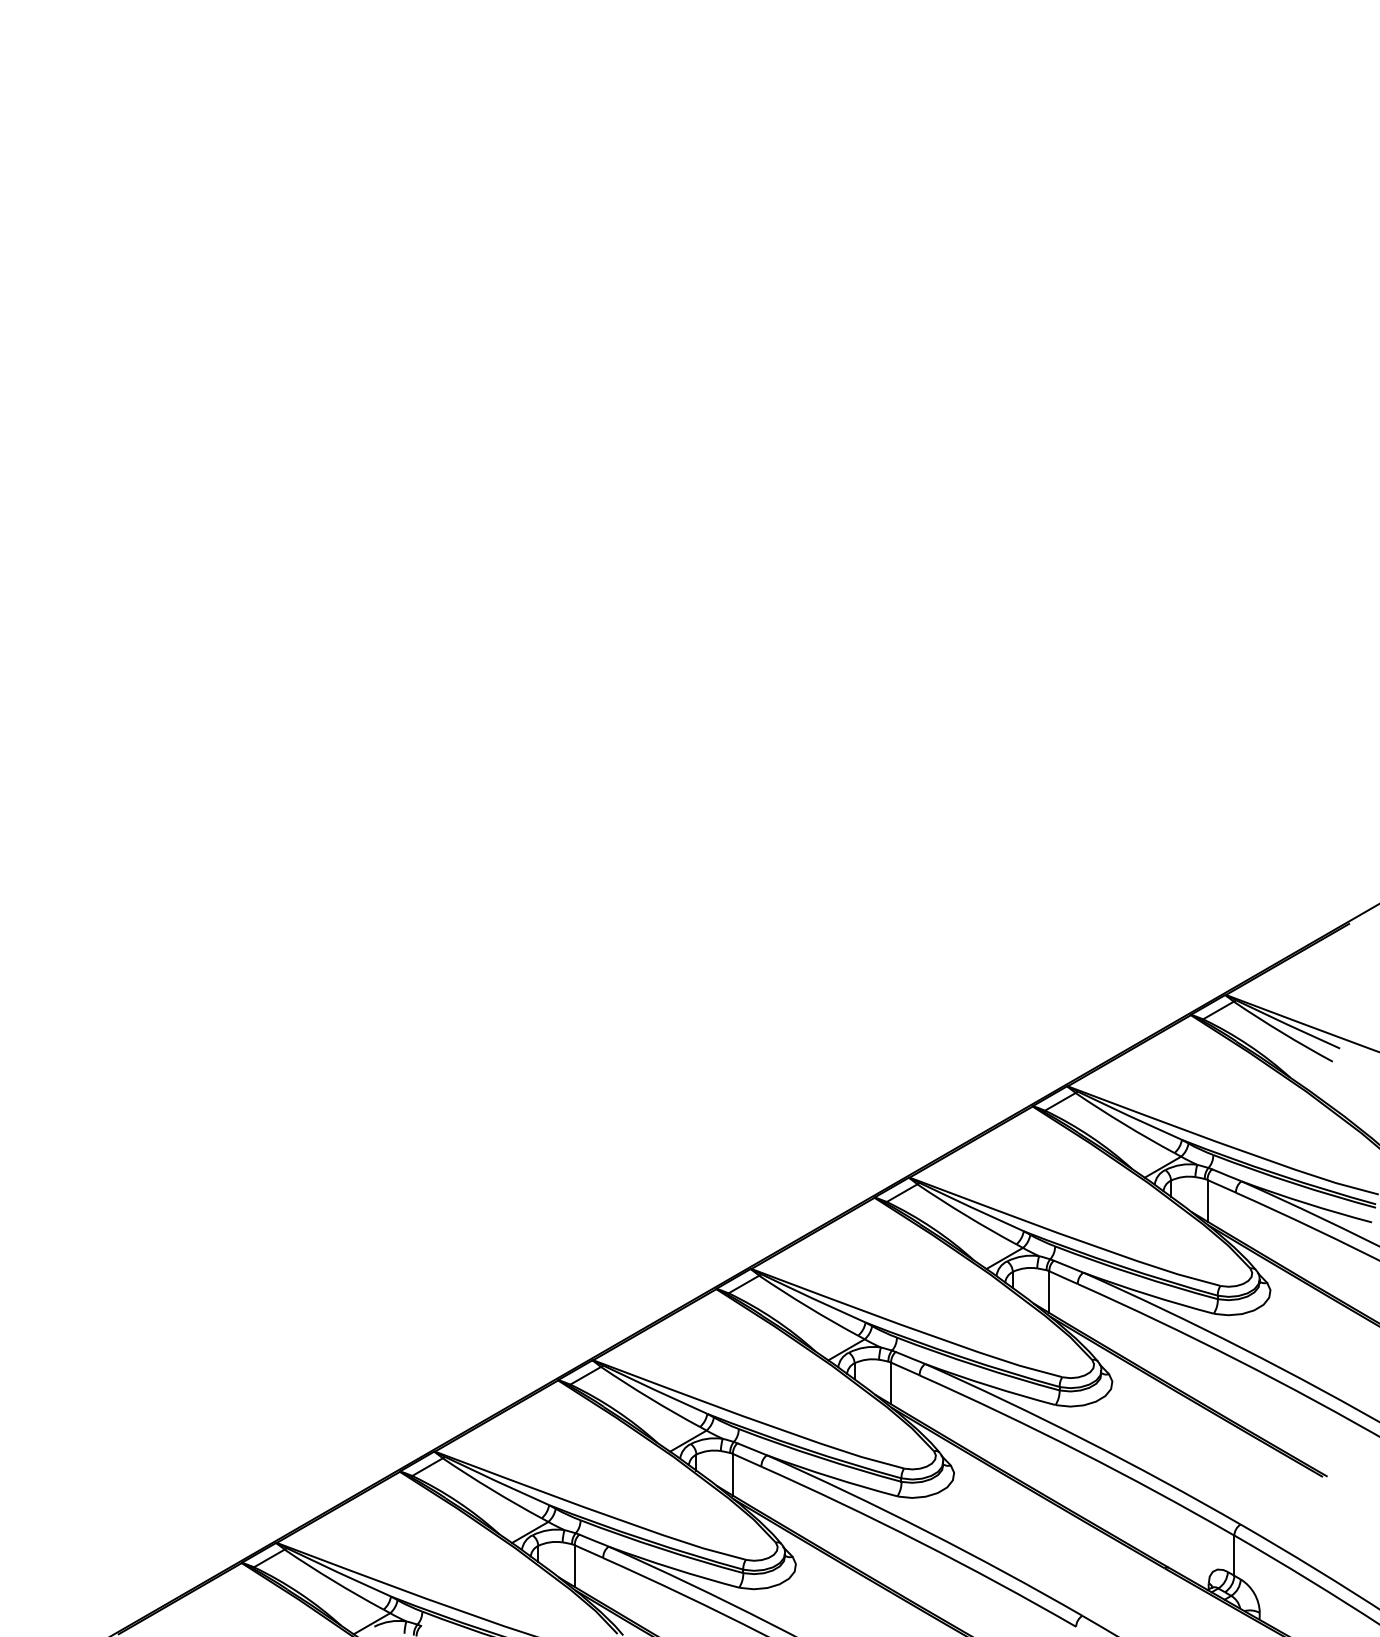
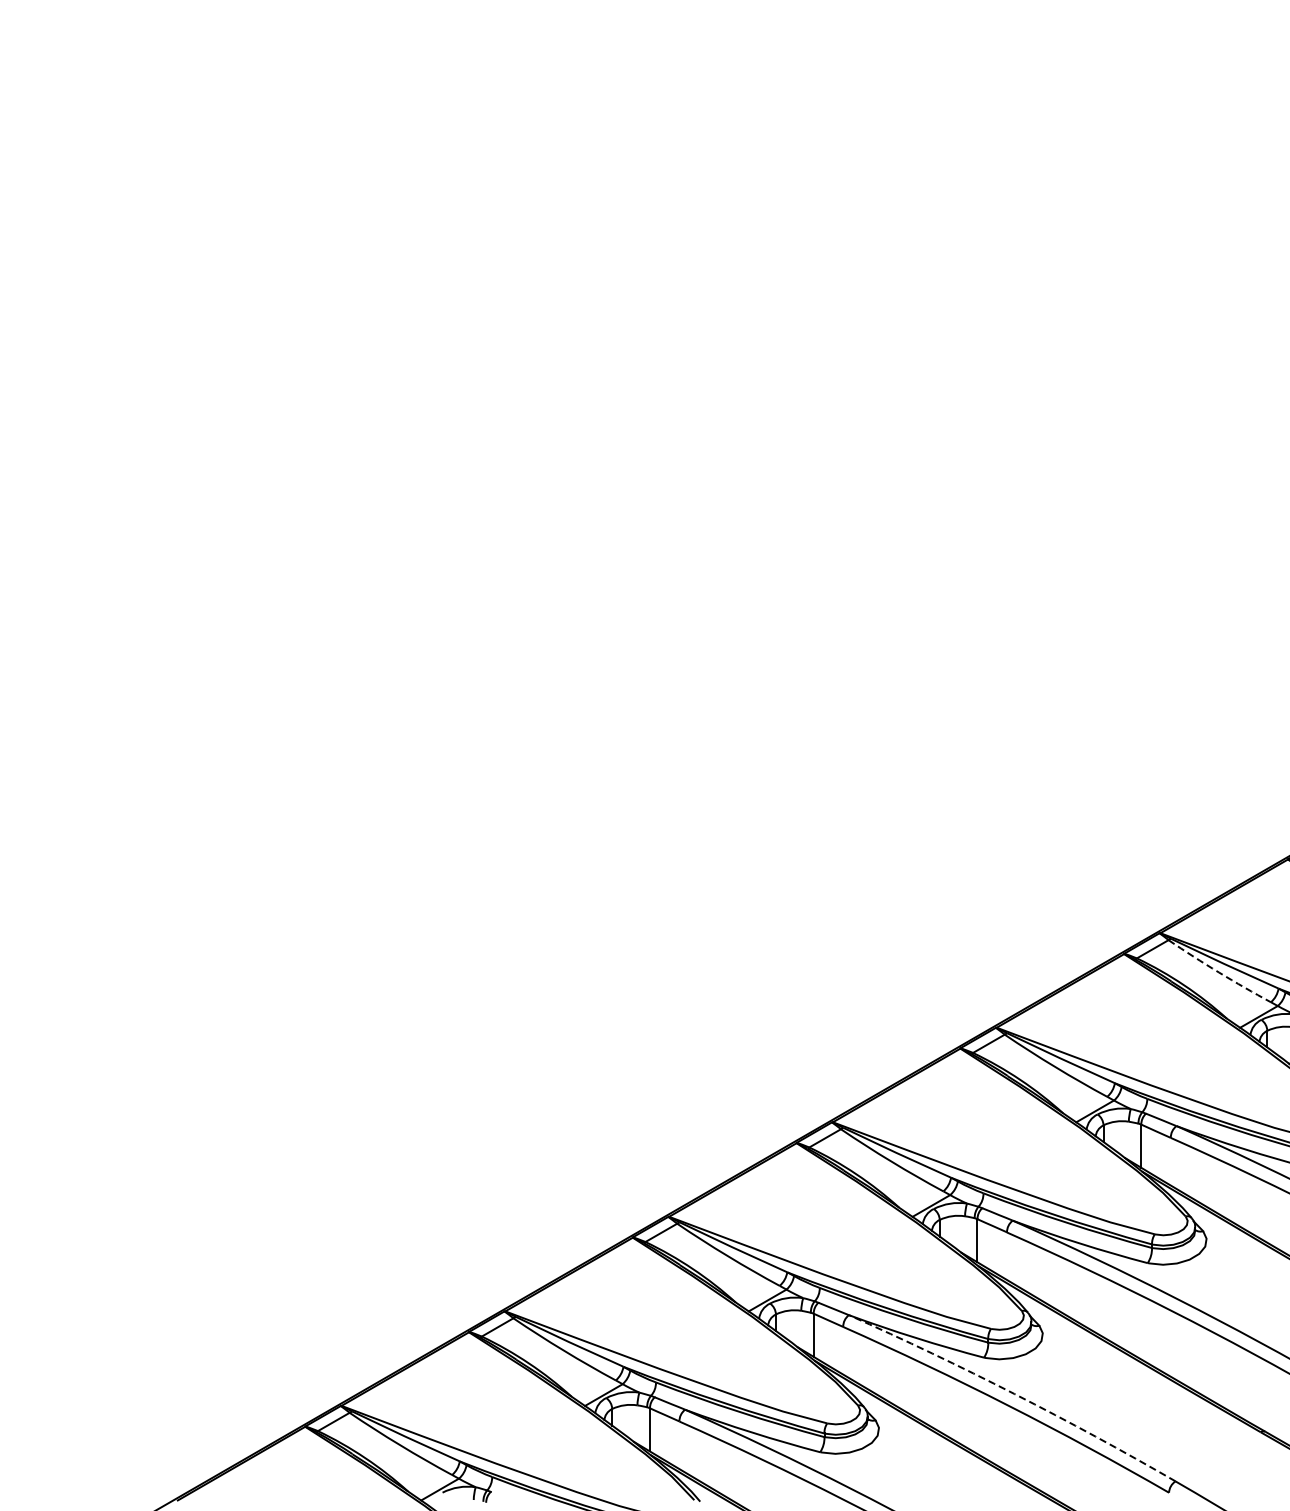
arc: (1124, 1124) -> (1219, 972), solid -> dashed
arc: (926, 1531) -> (1014, 1394), solid -> dashed

